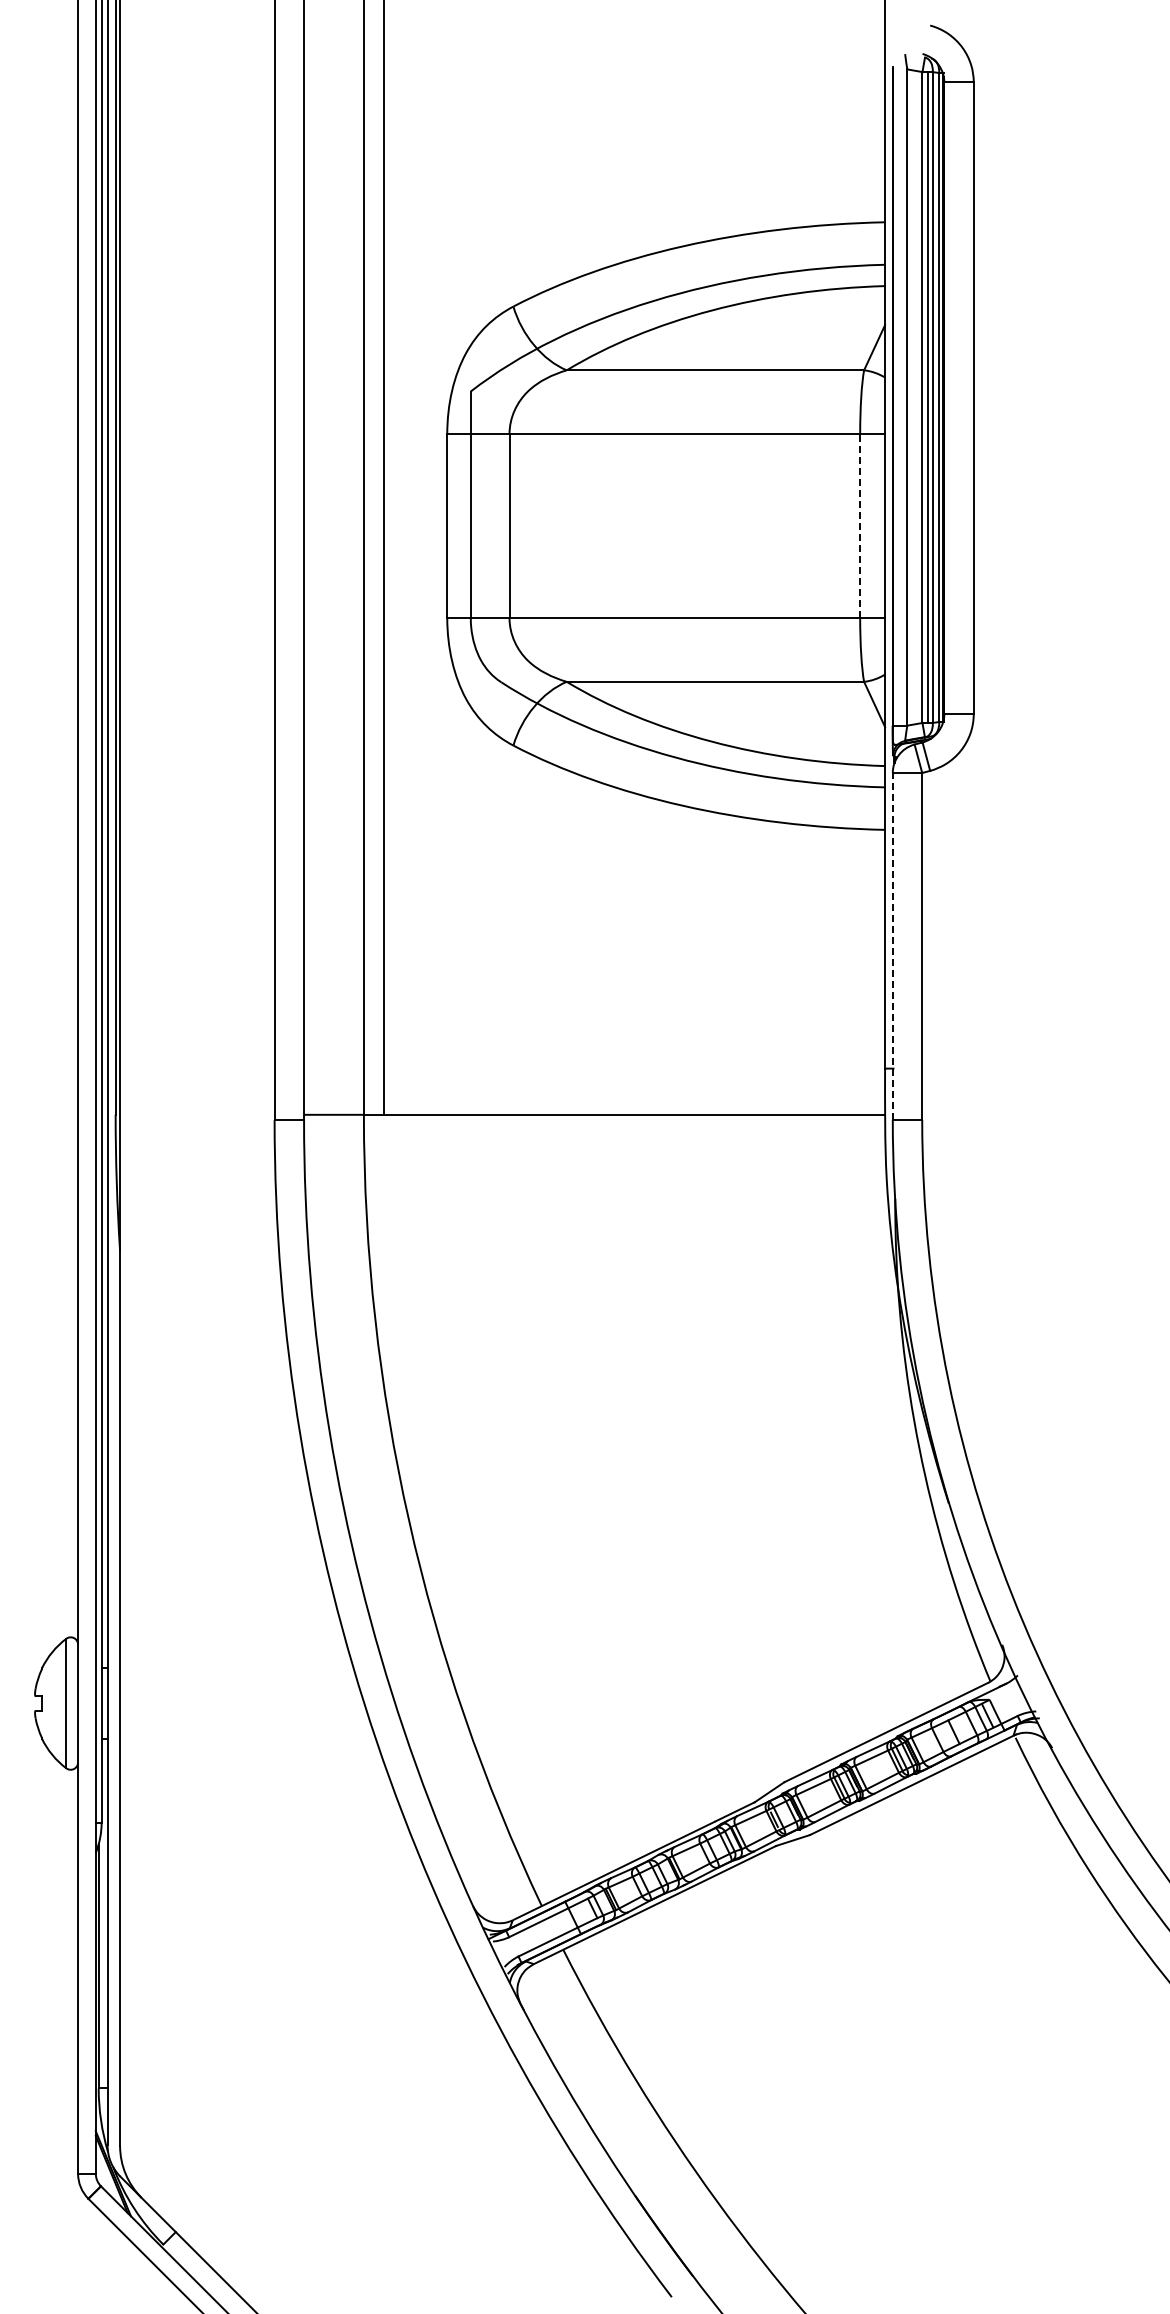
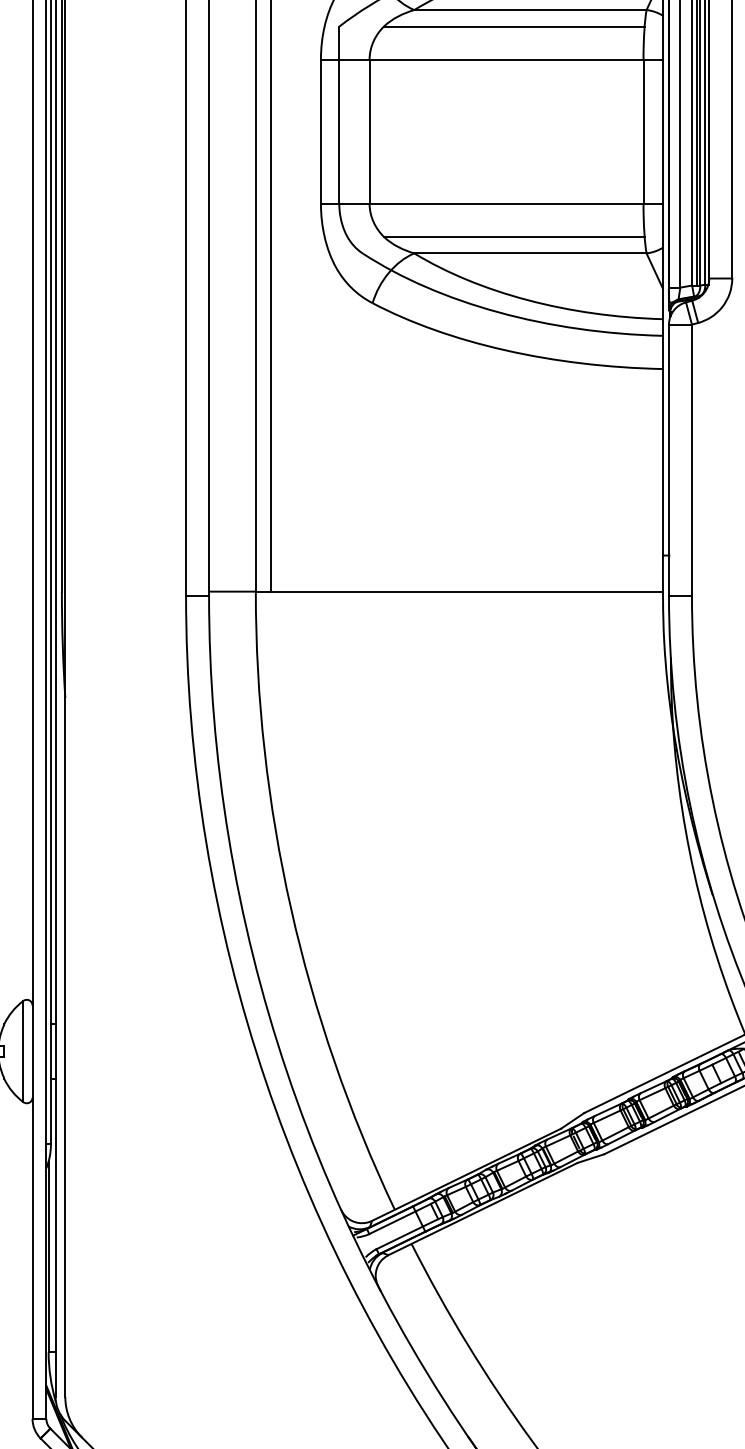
line: (694, 391) -> (514, 26), added
line: (860, 525) -> (643, 131), dashed -> solid
line: (694, 660) -> (514, 236), added
line: (892, 946) -> (668, 460), dashed -> solid

